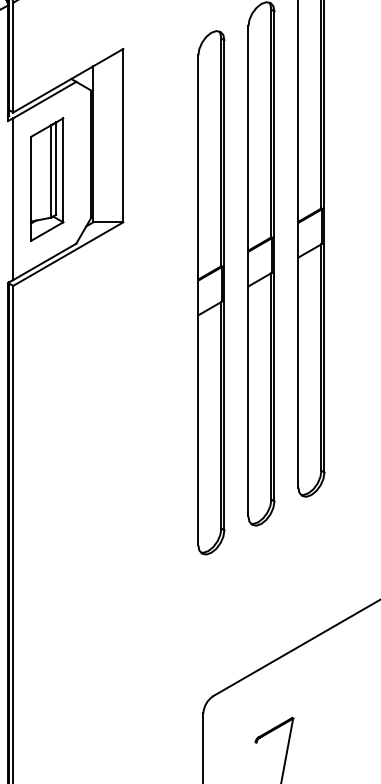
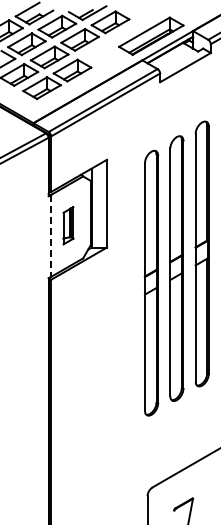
part: (47, 178) -> (68, 225), size x0.6
line: (13, 198) -> (51, 235), solid -> dashed

